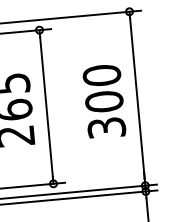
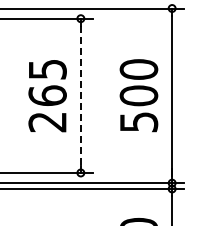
line: (46, 107) -> (80, 96), solid -> dashed
text: (106, 127) -> (138, 121), 300 -> 500

